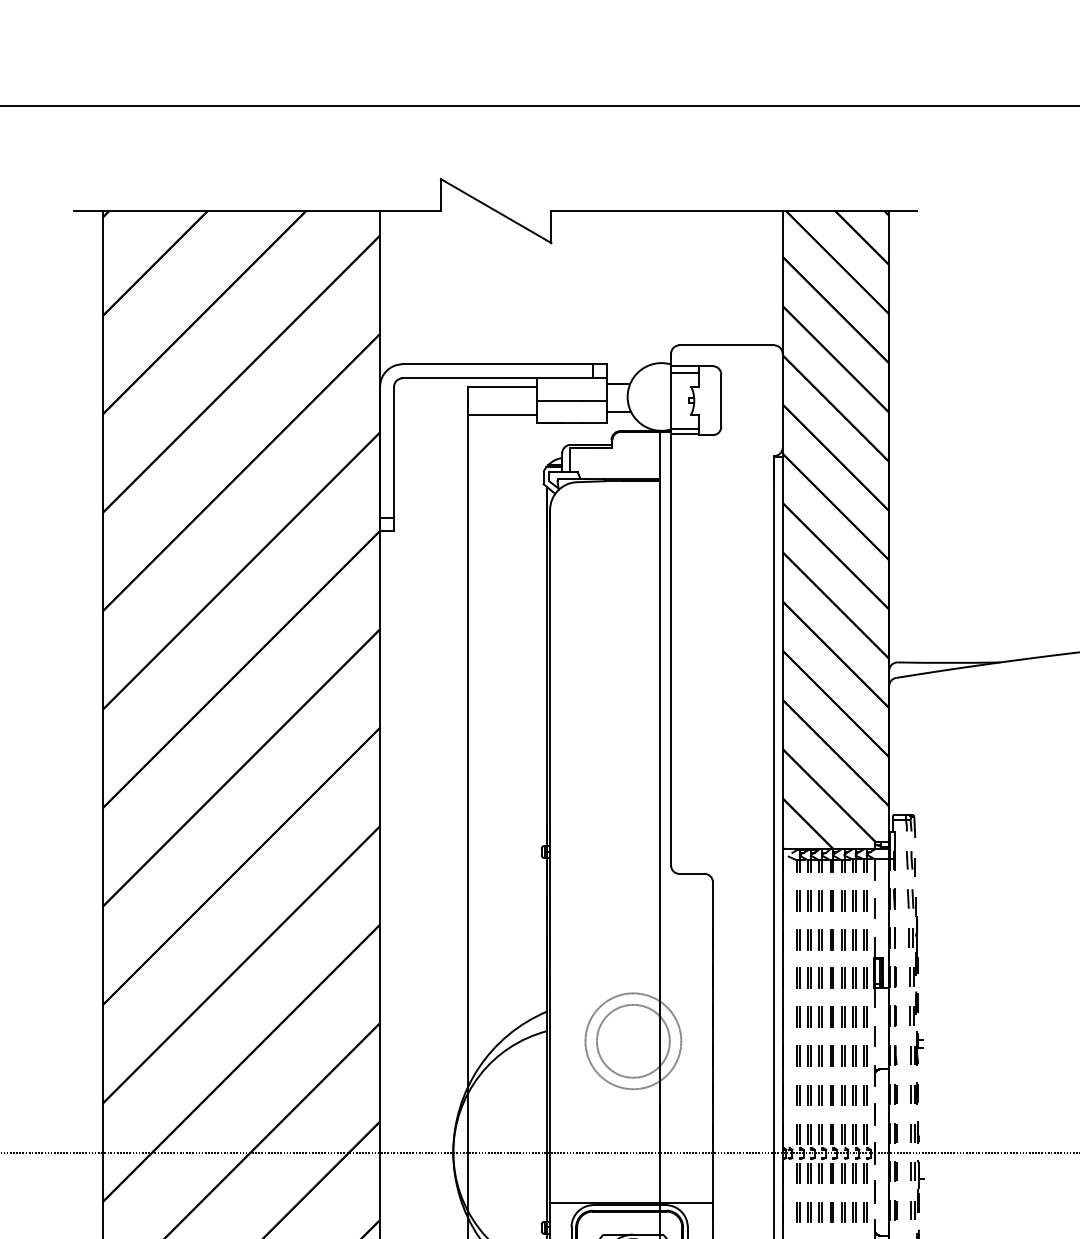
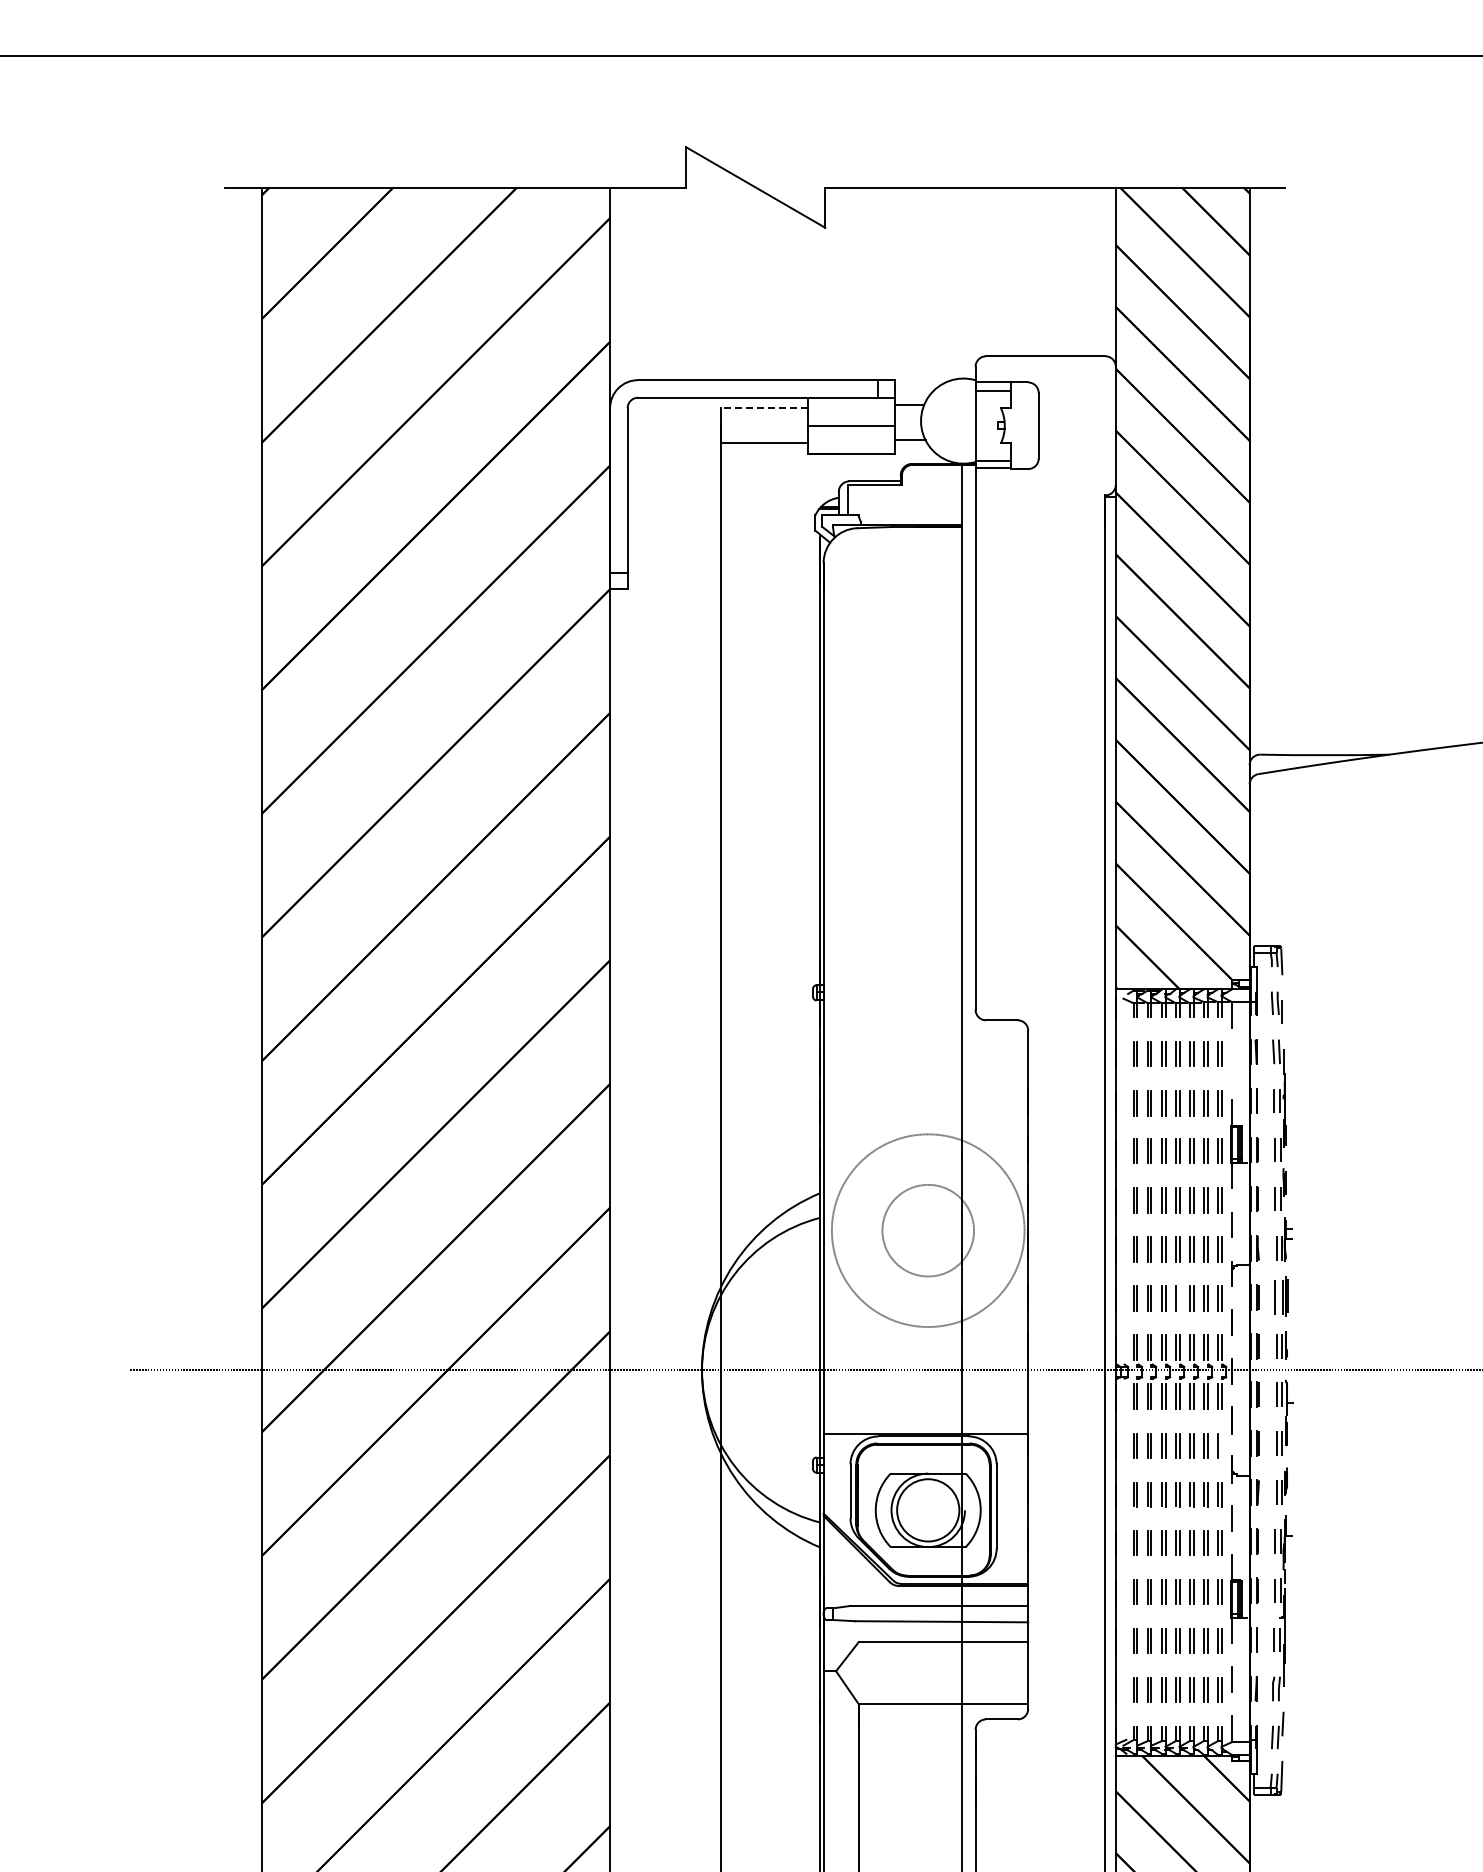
line: (503, 386) -> (764, 408), solid -> dashed
line: (874, 908) -> (1231, 1063), removed
circle: (633, 1041) -> (928, 1230), size x1.6
part: (914, 1093) -> (1281, 1296), size x1.4
line: (833, 1095) -> (1179, 1298), removed
line: (866, 1212) -> (1221, 1445), removed

